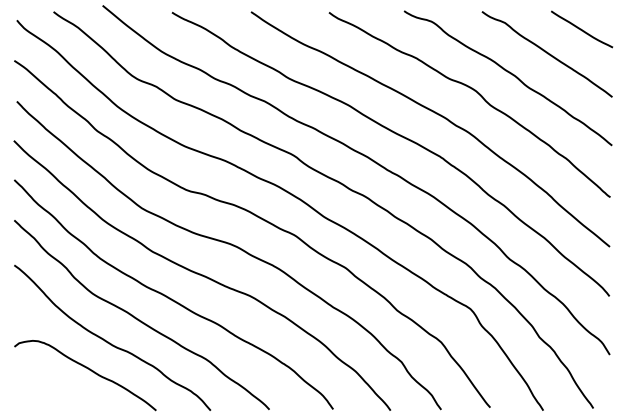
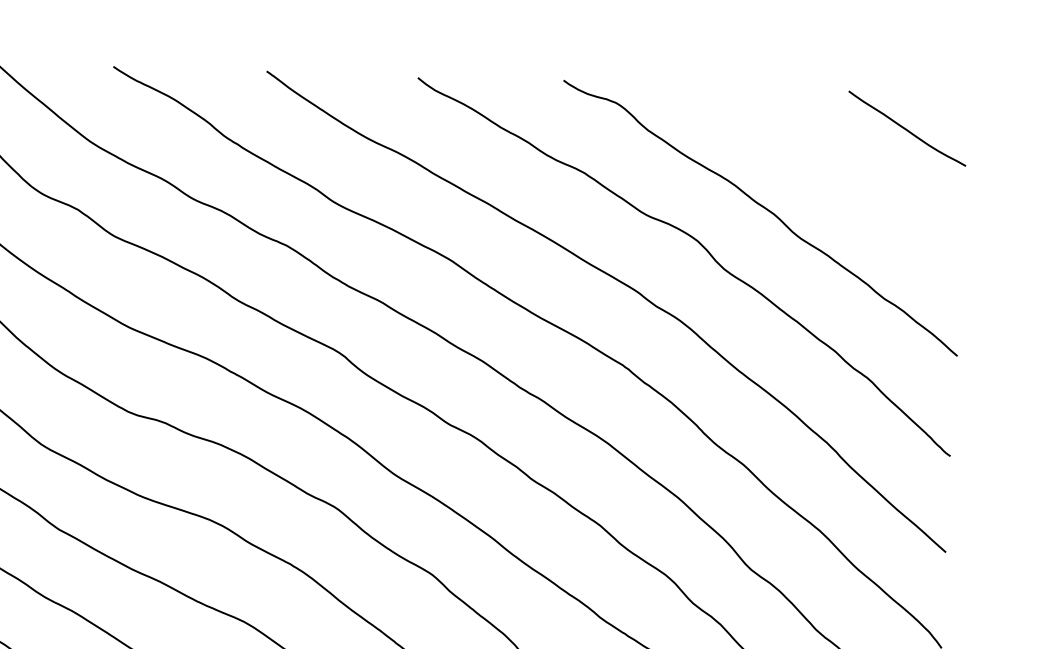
curve: (546, 53) -> (836, 172), removed

